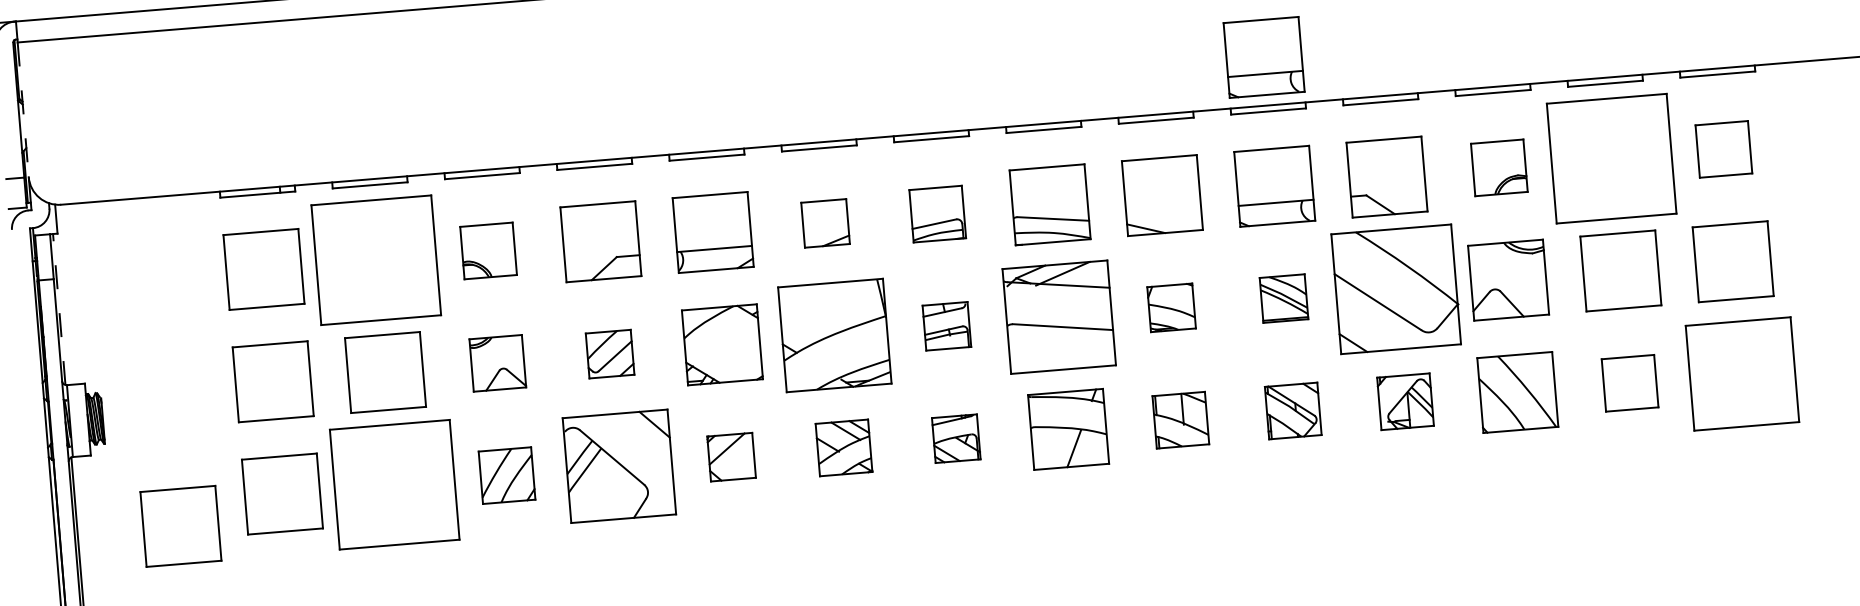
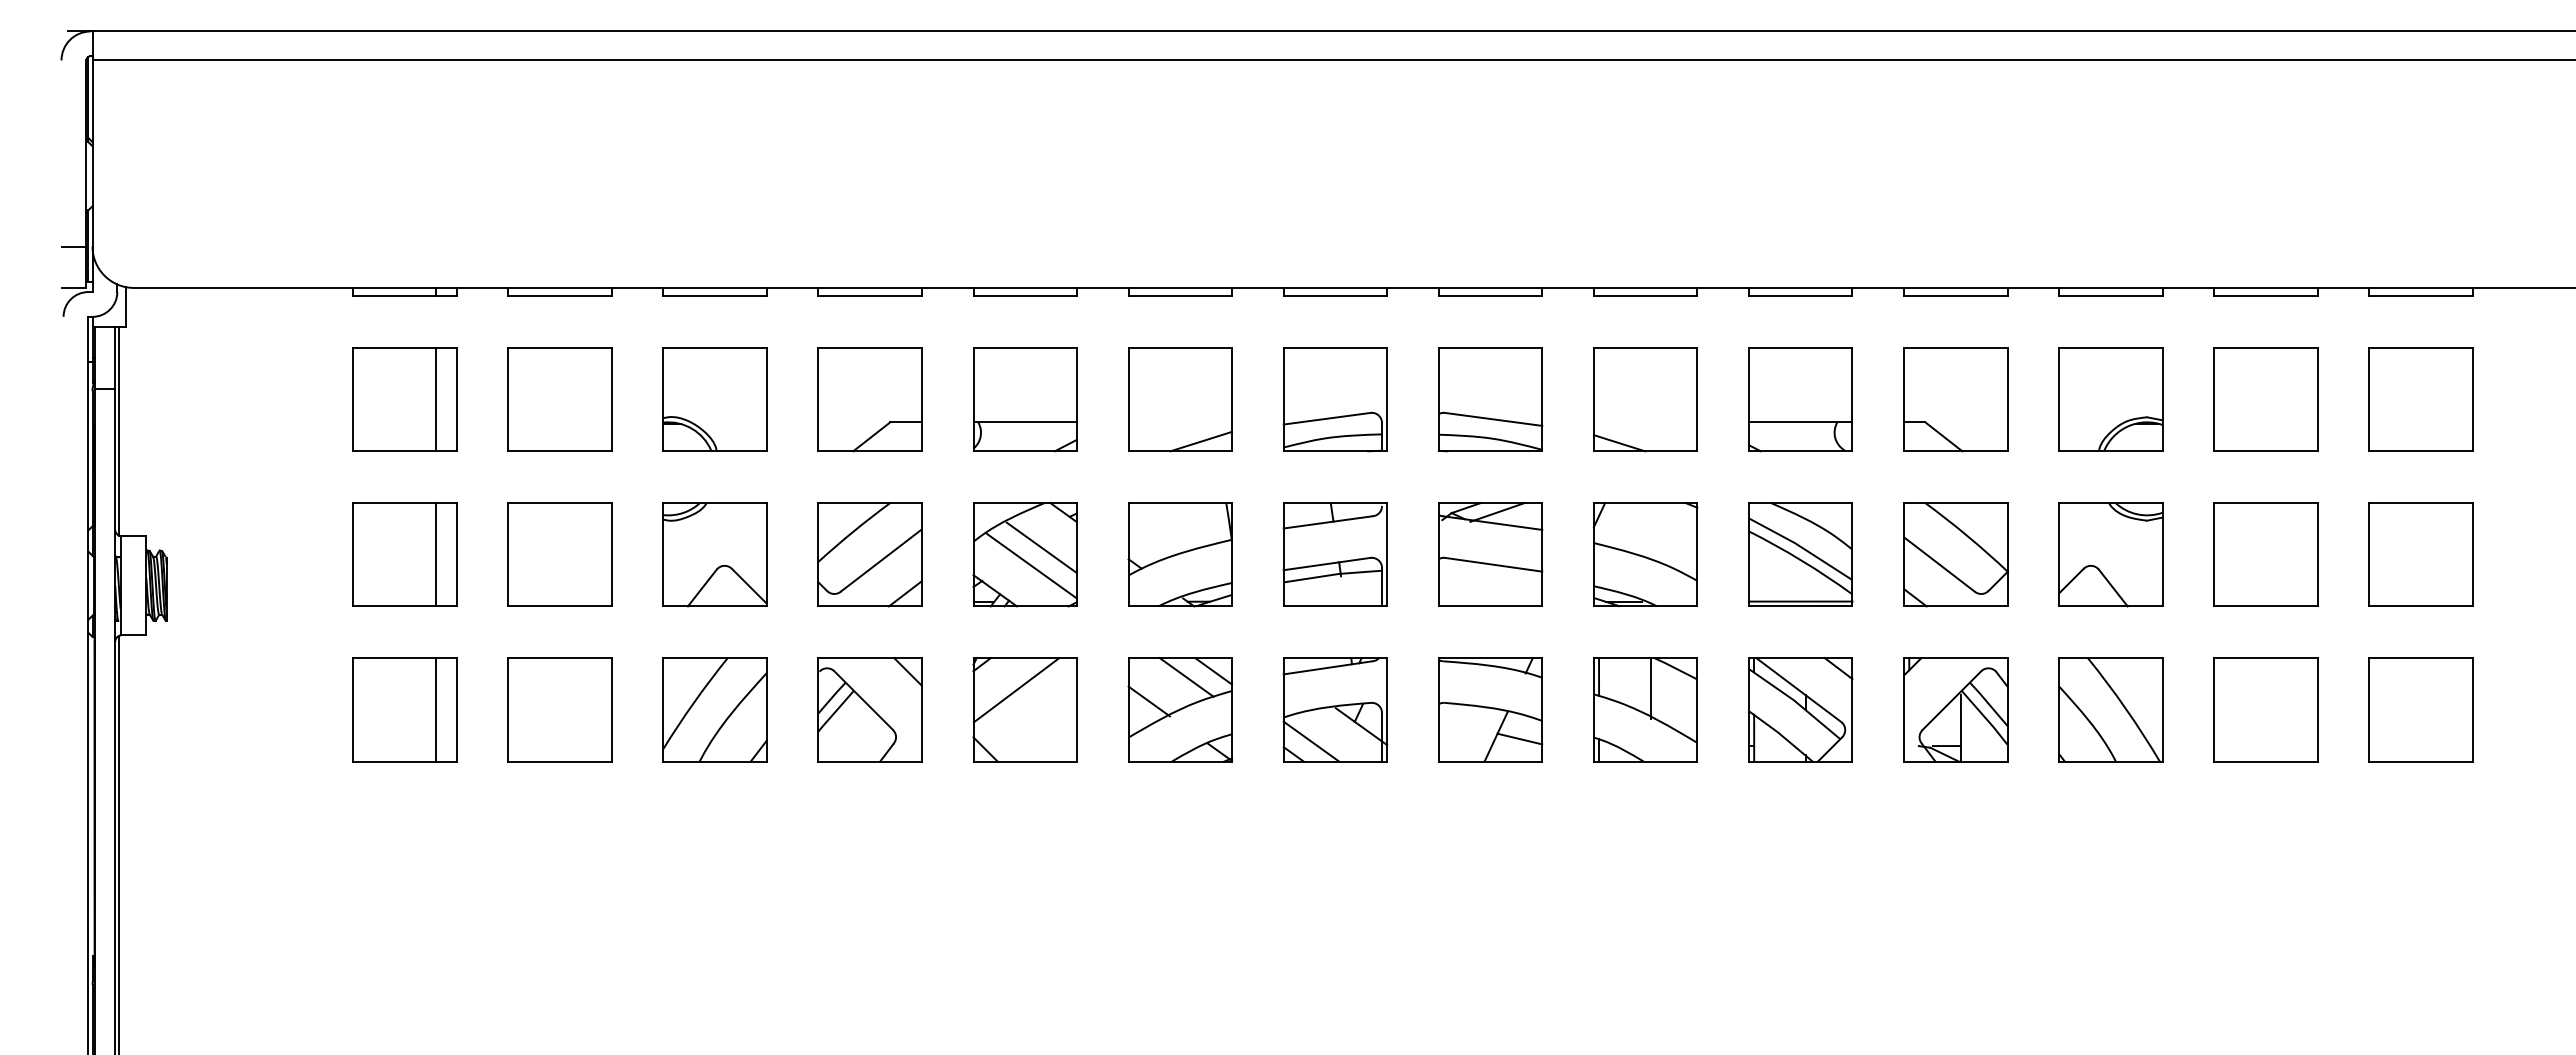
part: (1263, 57) -> (1800, 221), removed
line: (23, 110) -> (92, 154), dashed -> solid
part: (1723, 149) -> (2420, 399), size x1.43
part: (1611, 158) -> (2265, 399), size x0.62
part: (1499, 167) -> (2110, 399), size x1.43
part: (937, 214) -> (1334, 399), size x1.43
part: (825, 223) -> (1180, 399), size x1.67
part: (488, 250) -> (714, 399), size x1.43
part: (376, 260) -> (559, 399), size x0.62
line: (286, 267) -> (435, 399), added
part: (1396, 289) -> (1955, 554), size x0.62
part: (1283, 298) -> (1800, 554), size x1.67
part: (1171, 307) -> (1645, 554), size x1.67
line: (59, 308) -> (119, 430), dashed -> solid
part: (1059, 316) -> (1490, 554), size x0.71
part: (946, 326) -> (1334, 554), size x1.67
part: (834, 335) -> (1179, 554), size x0.71
line: (733, 338) -> (1041, 547), added
line: (727, 352) -> (1031, 565), added
part: (609, 353) -> (869, 554), size x1.67
part: (497, 363) -> (714, 554), size x1.43
part: (1741, 373) -> (2420, 709), size x0.71
line: (295, 379) -> (435, 554), added
part: (1629, 383) -> (2265, 709), size x1.43
part: (1405, 401) -> (1955, 709), size x1.43
part: (1293, 410) -> (1800, 709), size x1.43
part: (1180, 419) -> (1645, 709), size x1.43
part: (956, 438) -> (1335, 709), size x1.67
part: (844, 447) -> (1180, 709), size x1.43
line: (1091, 448) -> (1519, 738), added
part: (731, 456) -> (1024, 709), size x1.67
part: (618, 466) -> (869, 709), size x0.71
part: (506, 475) -> (714, 709), size x1.43
part: (394, 484) -> (559, 709), size x0.62
line: (304, 492) -> (435, 709), added
part: (180, 526) -> (261, 742), removed

